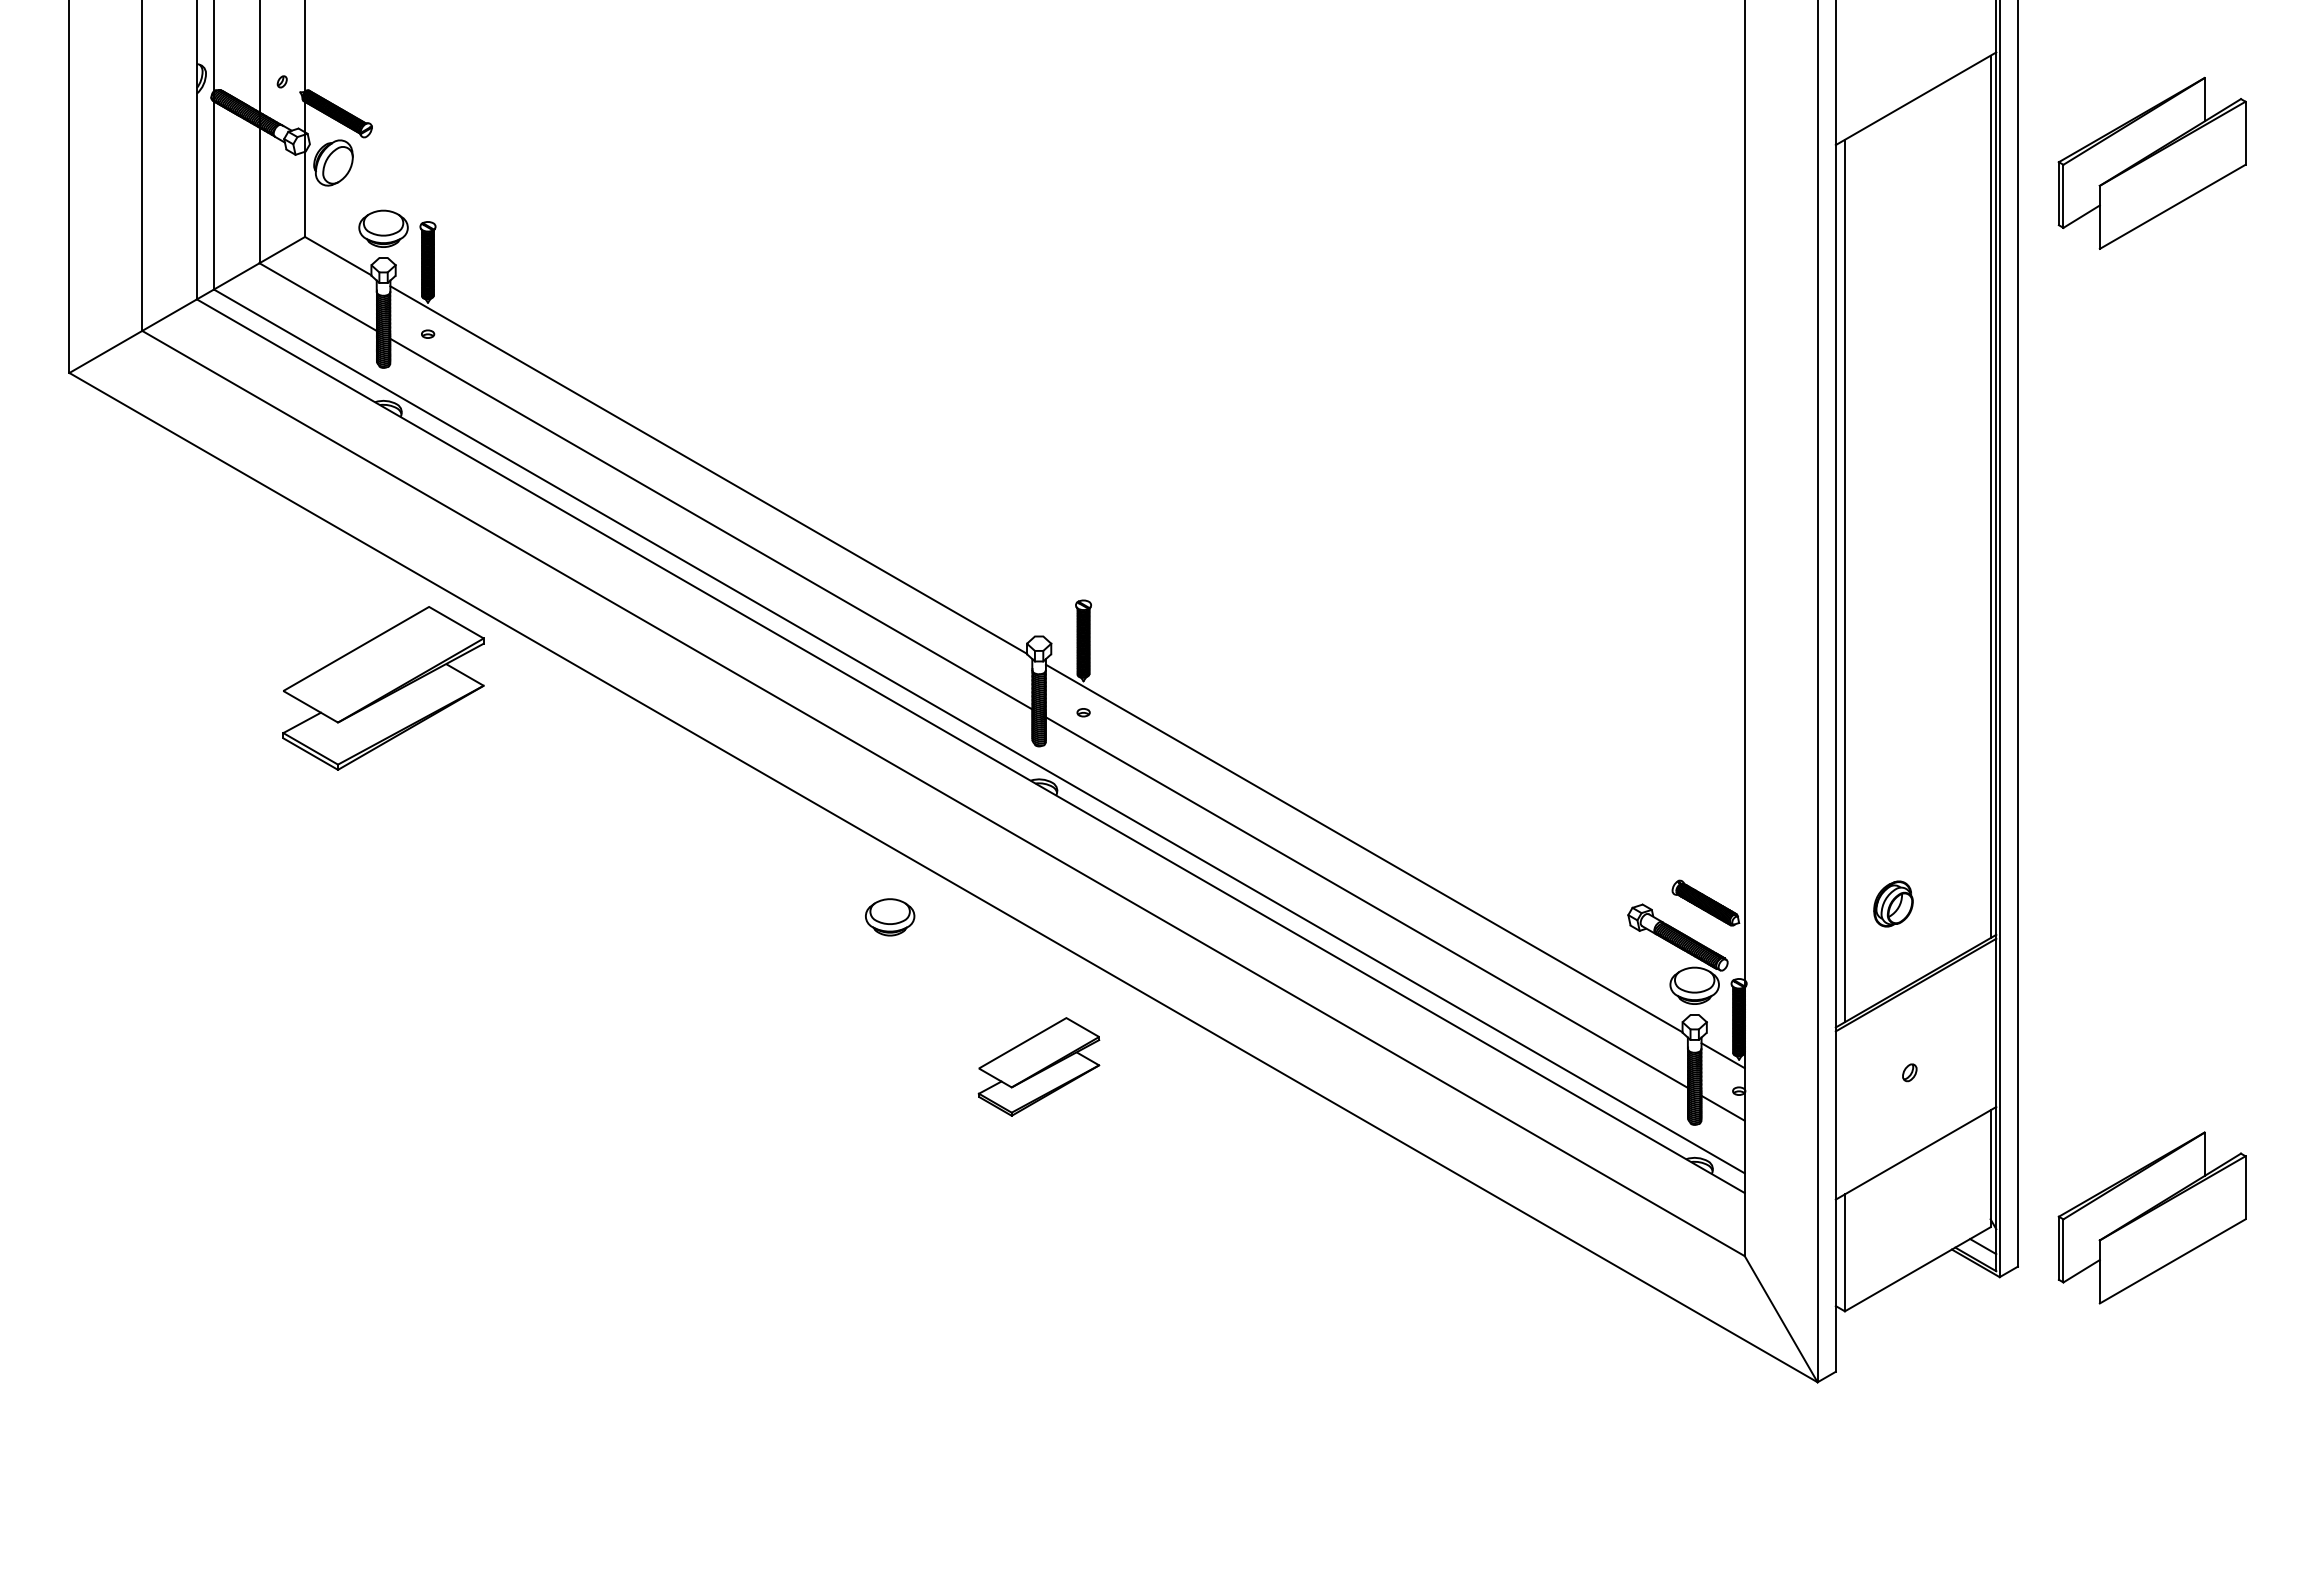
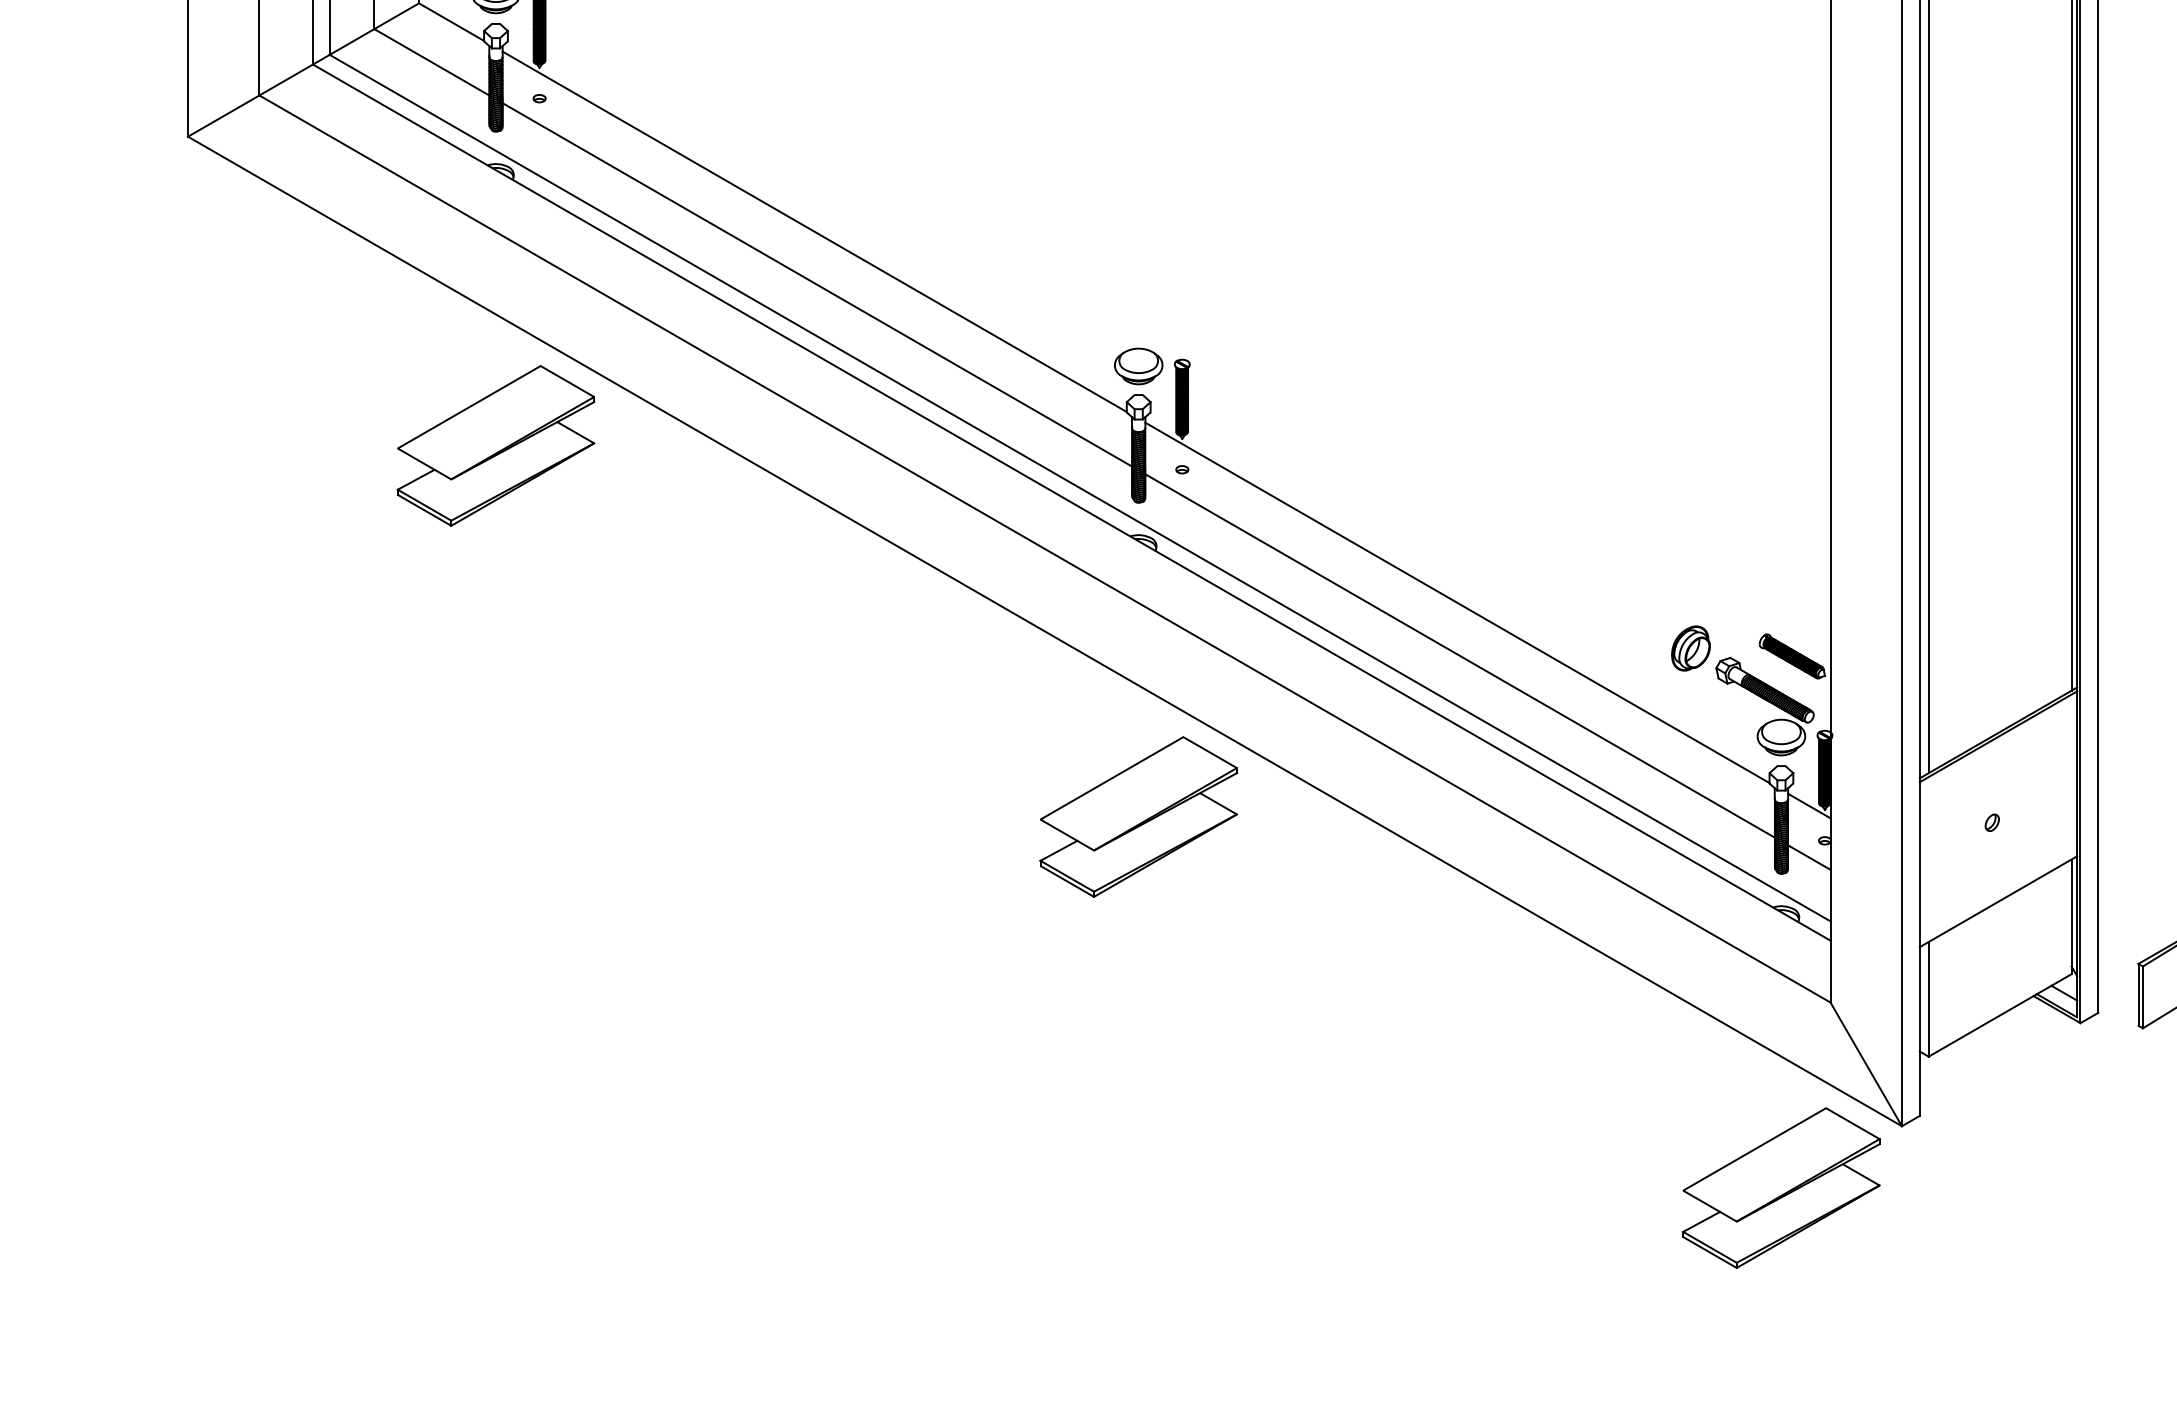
part: (1893, 903) -> (1691, 647), moved
part: (890, 917) -> (1139, 366), moved
part: (1038, 1066) -> (1138, 816), size x1.67
part: (1694, 1445) -> (1781, 1188), added

